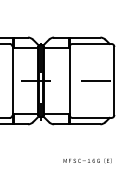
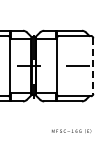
line: (114, 81) -> (93, 66), solid -> dashed

